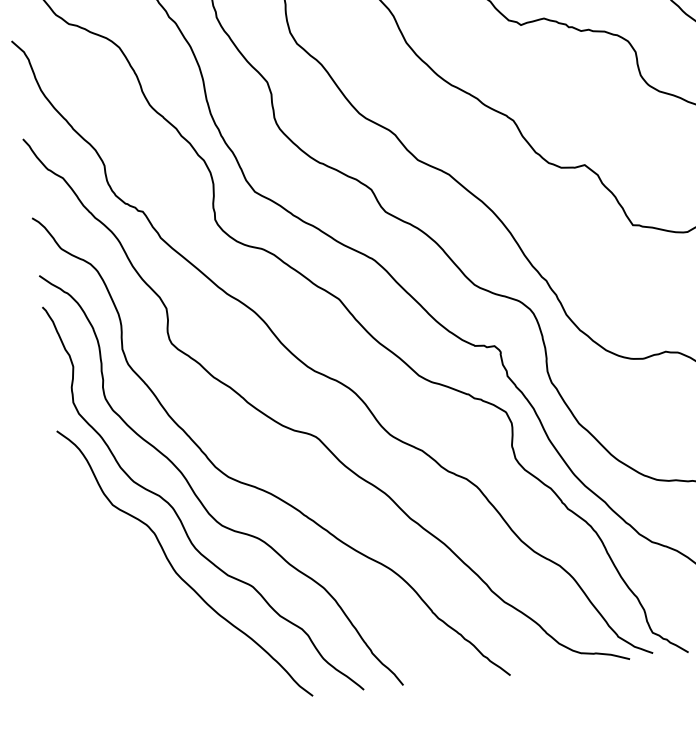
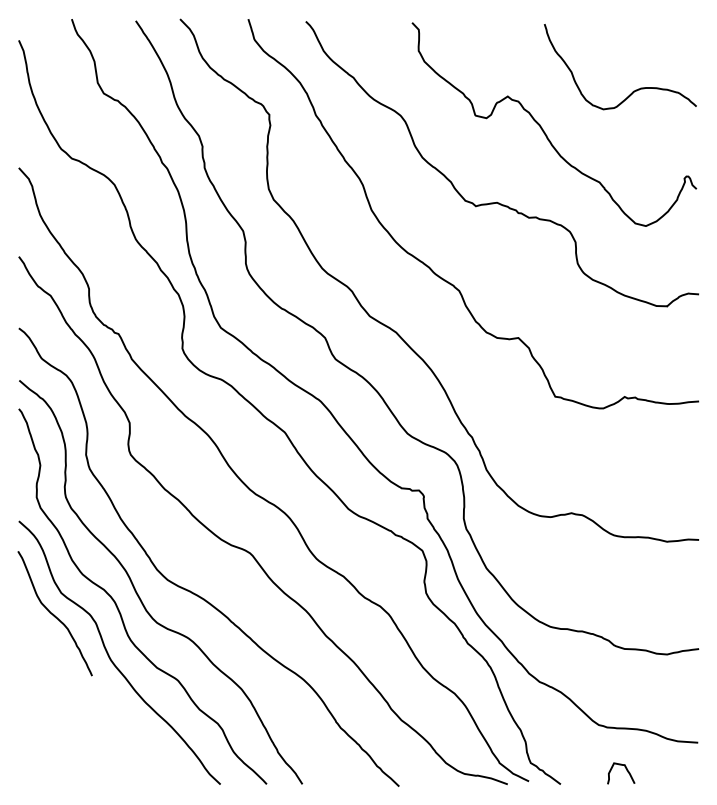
curve: (106, 528) -> (53, 613), added

